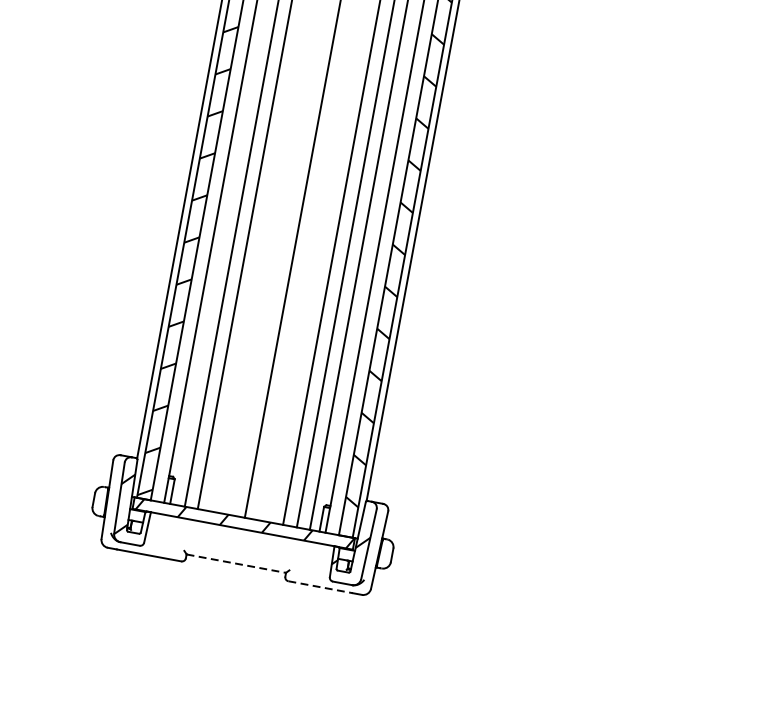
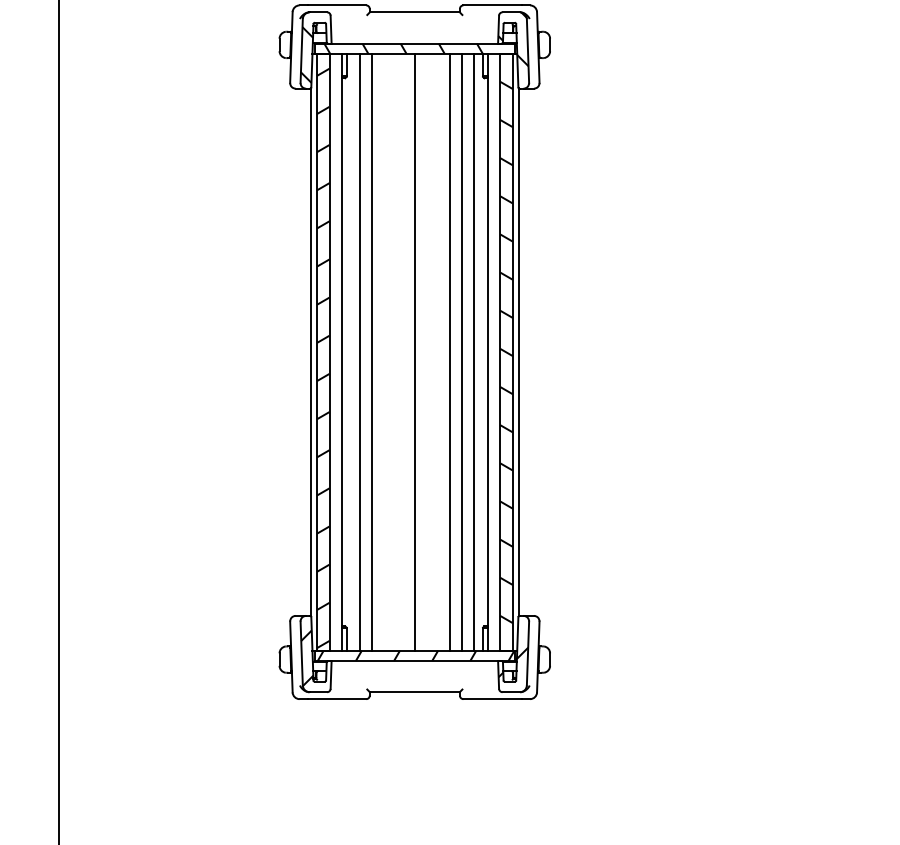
line: (236, 564) -> (415, 692), dashed -> solid
line: (321, 587) -> (493, 699), dashed -> solid

